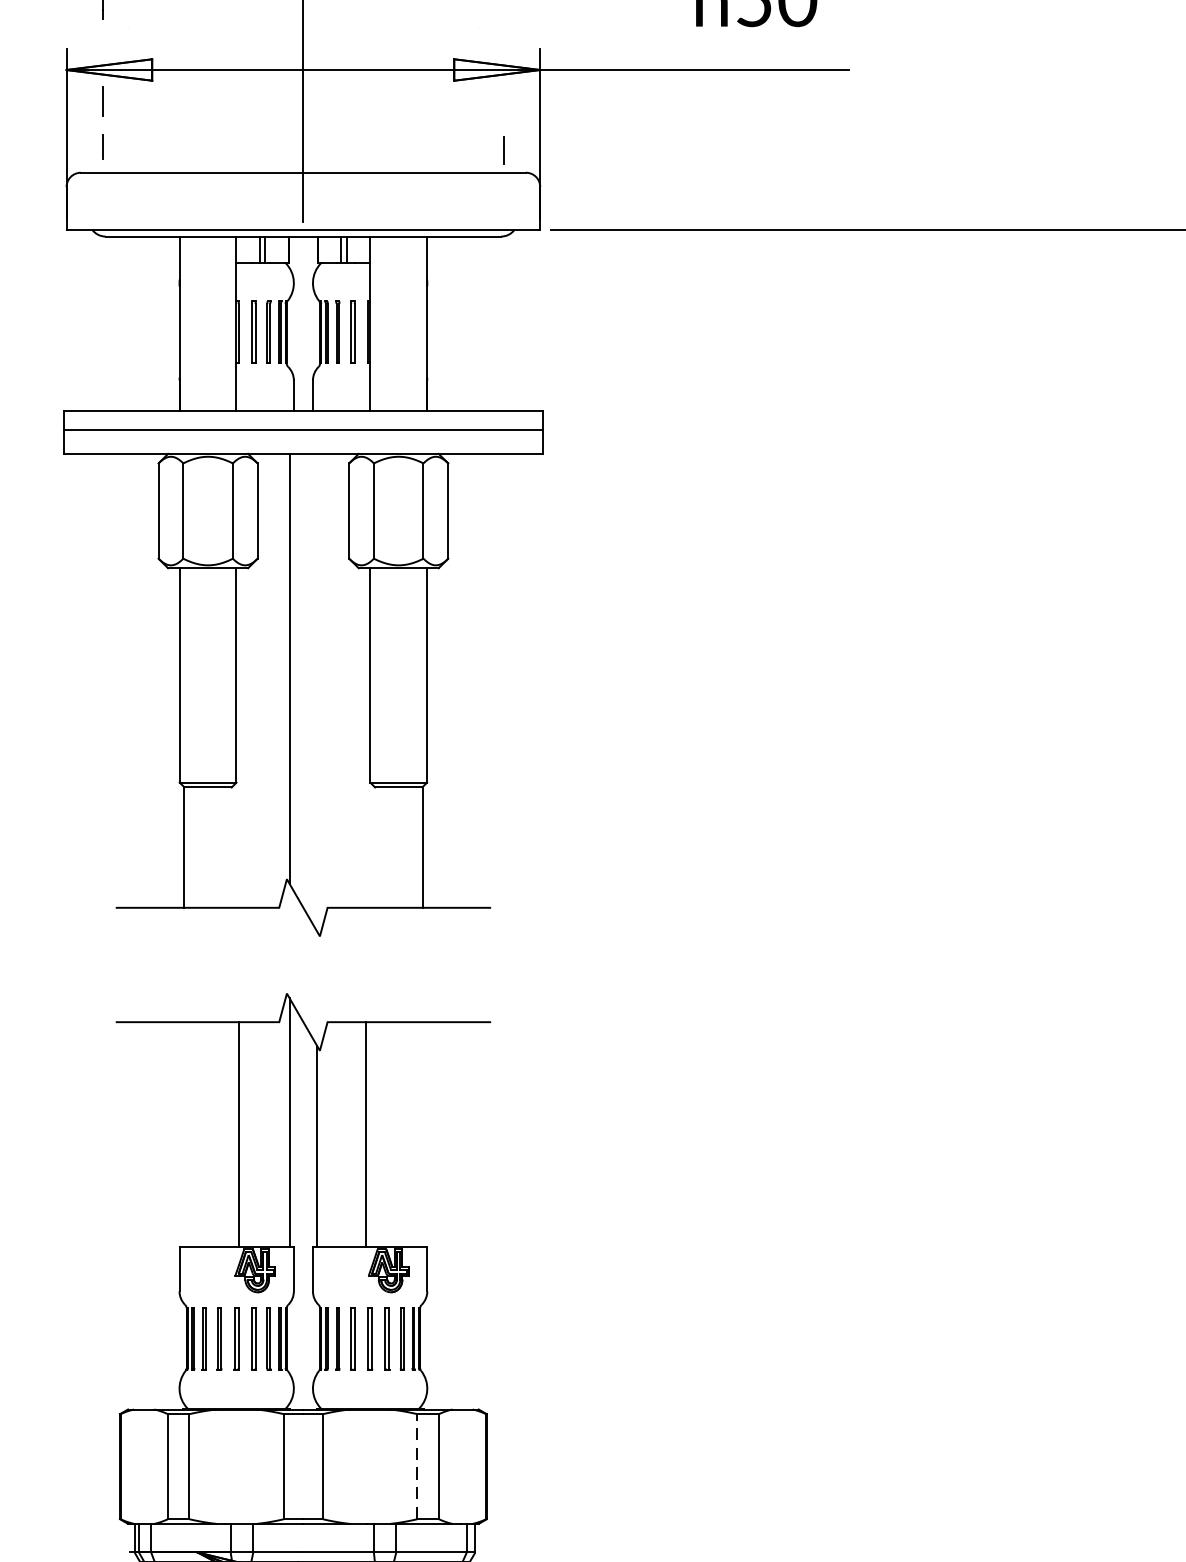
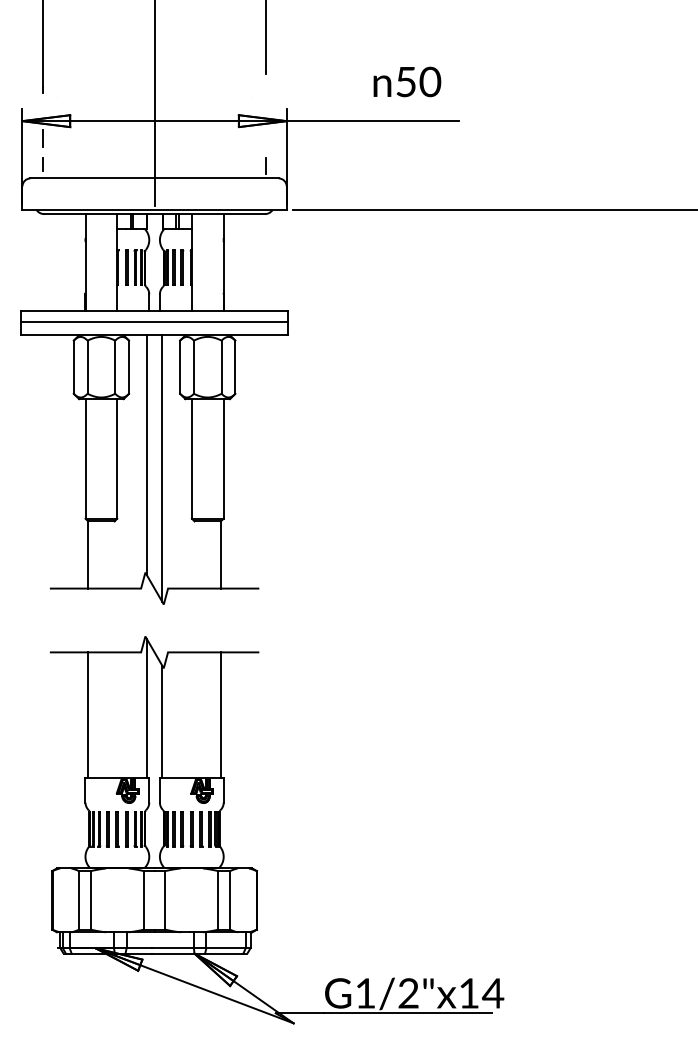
line: (317, 692) -> (162, 468), added
line: (238, 1133) -> (87, 714), moved
line: (365, 1133) -> (221, 714), moved
line: (417, 1465) -> (218, 899), dashed -> solid

